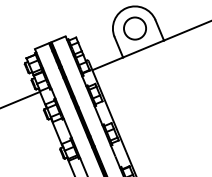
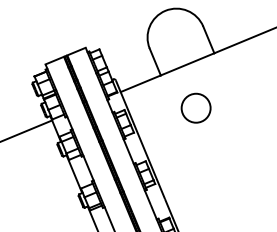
circle: (134, 28) -> (195, 108), moved

